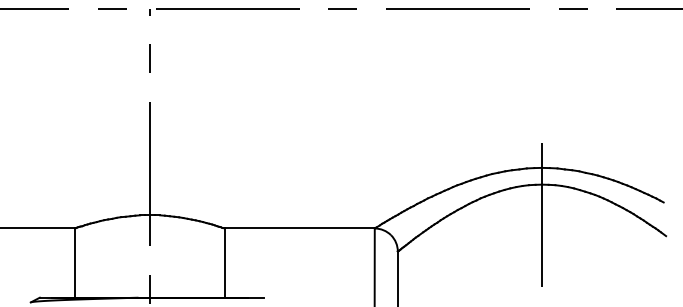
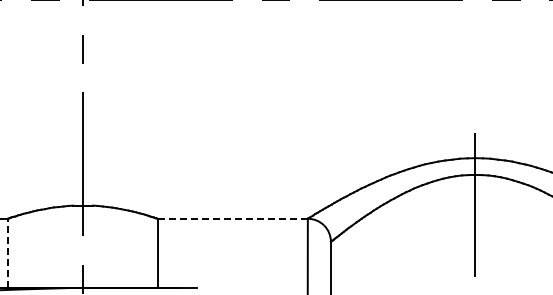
line: (300, 228) -> (233, 218), solid -> dashed
line: (74, 263) -> (7, 253), solid -> dashed

